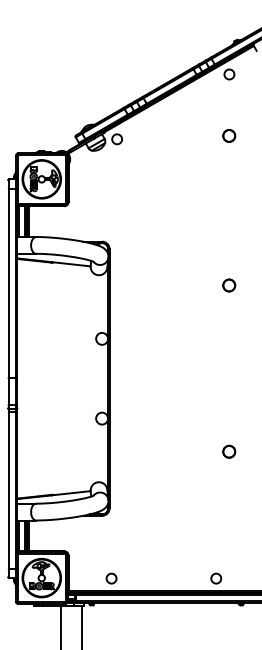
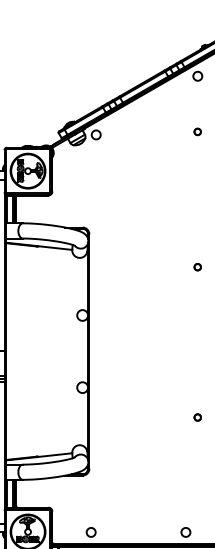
part: (229, 135) -> (197, 131), size x0.6
part: (229, 285) -> (197, 267), size x0.6
part: (229, 451) -> (197, 417), size x0.6

